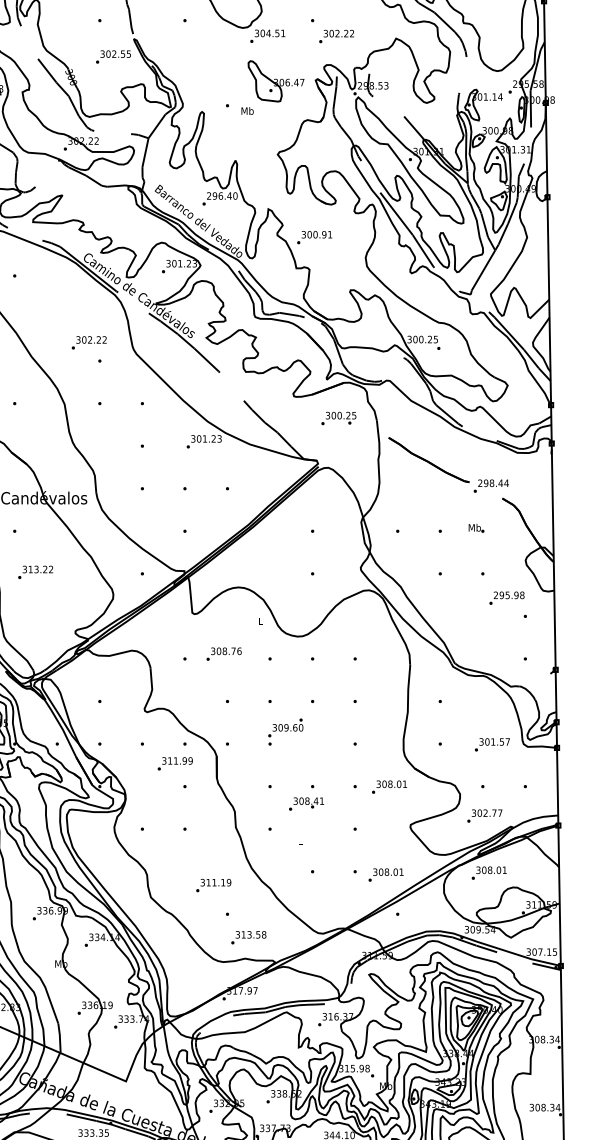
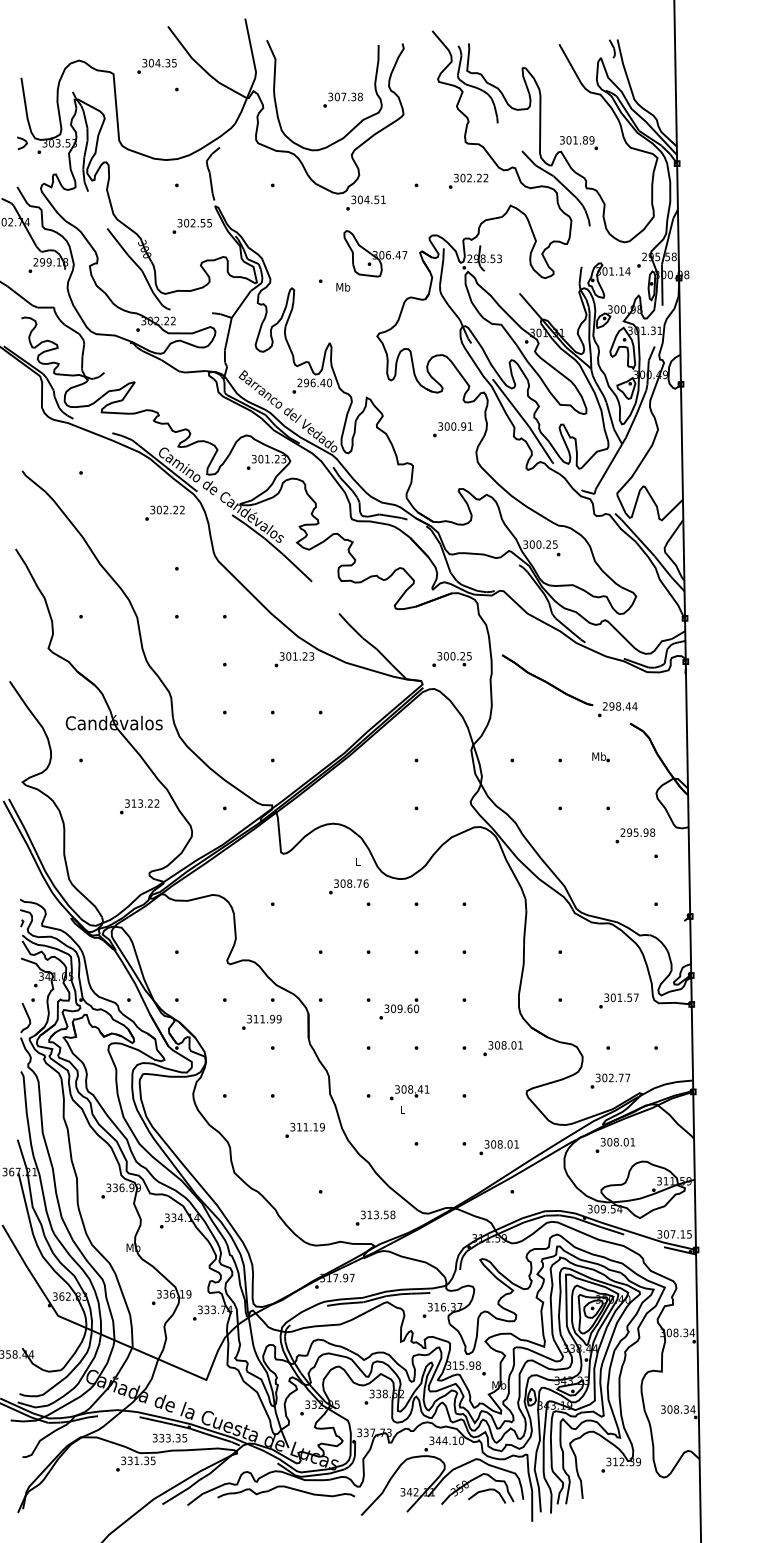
text: (336, 35) -> (468, 180), moved
text: (314, 237) -> (452, 429), moved
text: (88, 342) -> (164, 512), moved
text: (338, 418) -> (451, 659), moved
text: (35, 572) -> (139, 806), moved
text: (223, 653) -> (348, 886), moved
text: (285, 727) -> (399, 1008), moved
text: (306, 803) -> (409, 1092), moved
text: (213, 885) -> (304, 1130), moved
text: (248, 937) -> (375, 1217), moved

